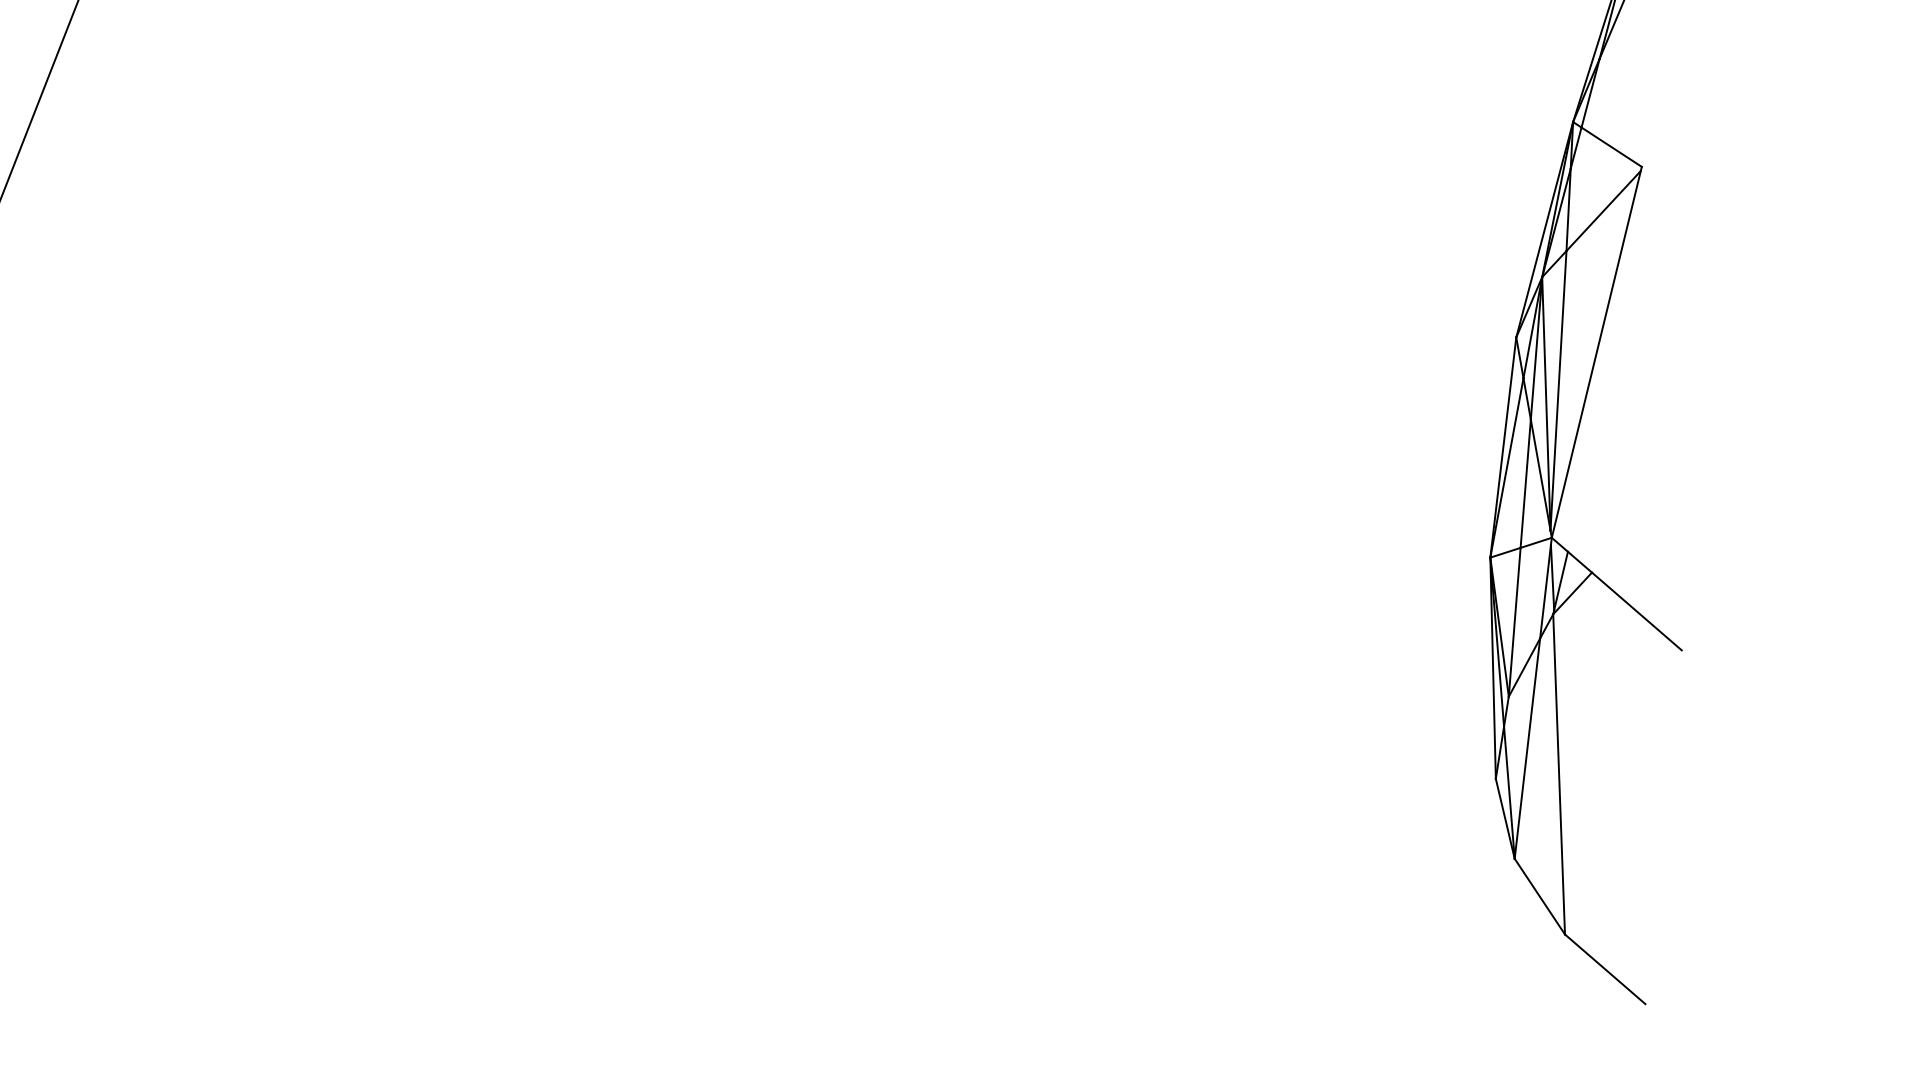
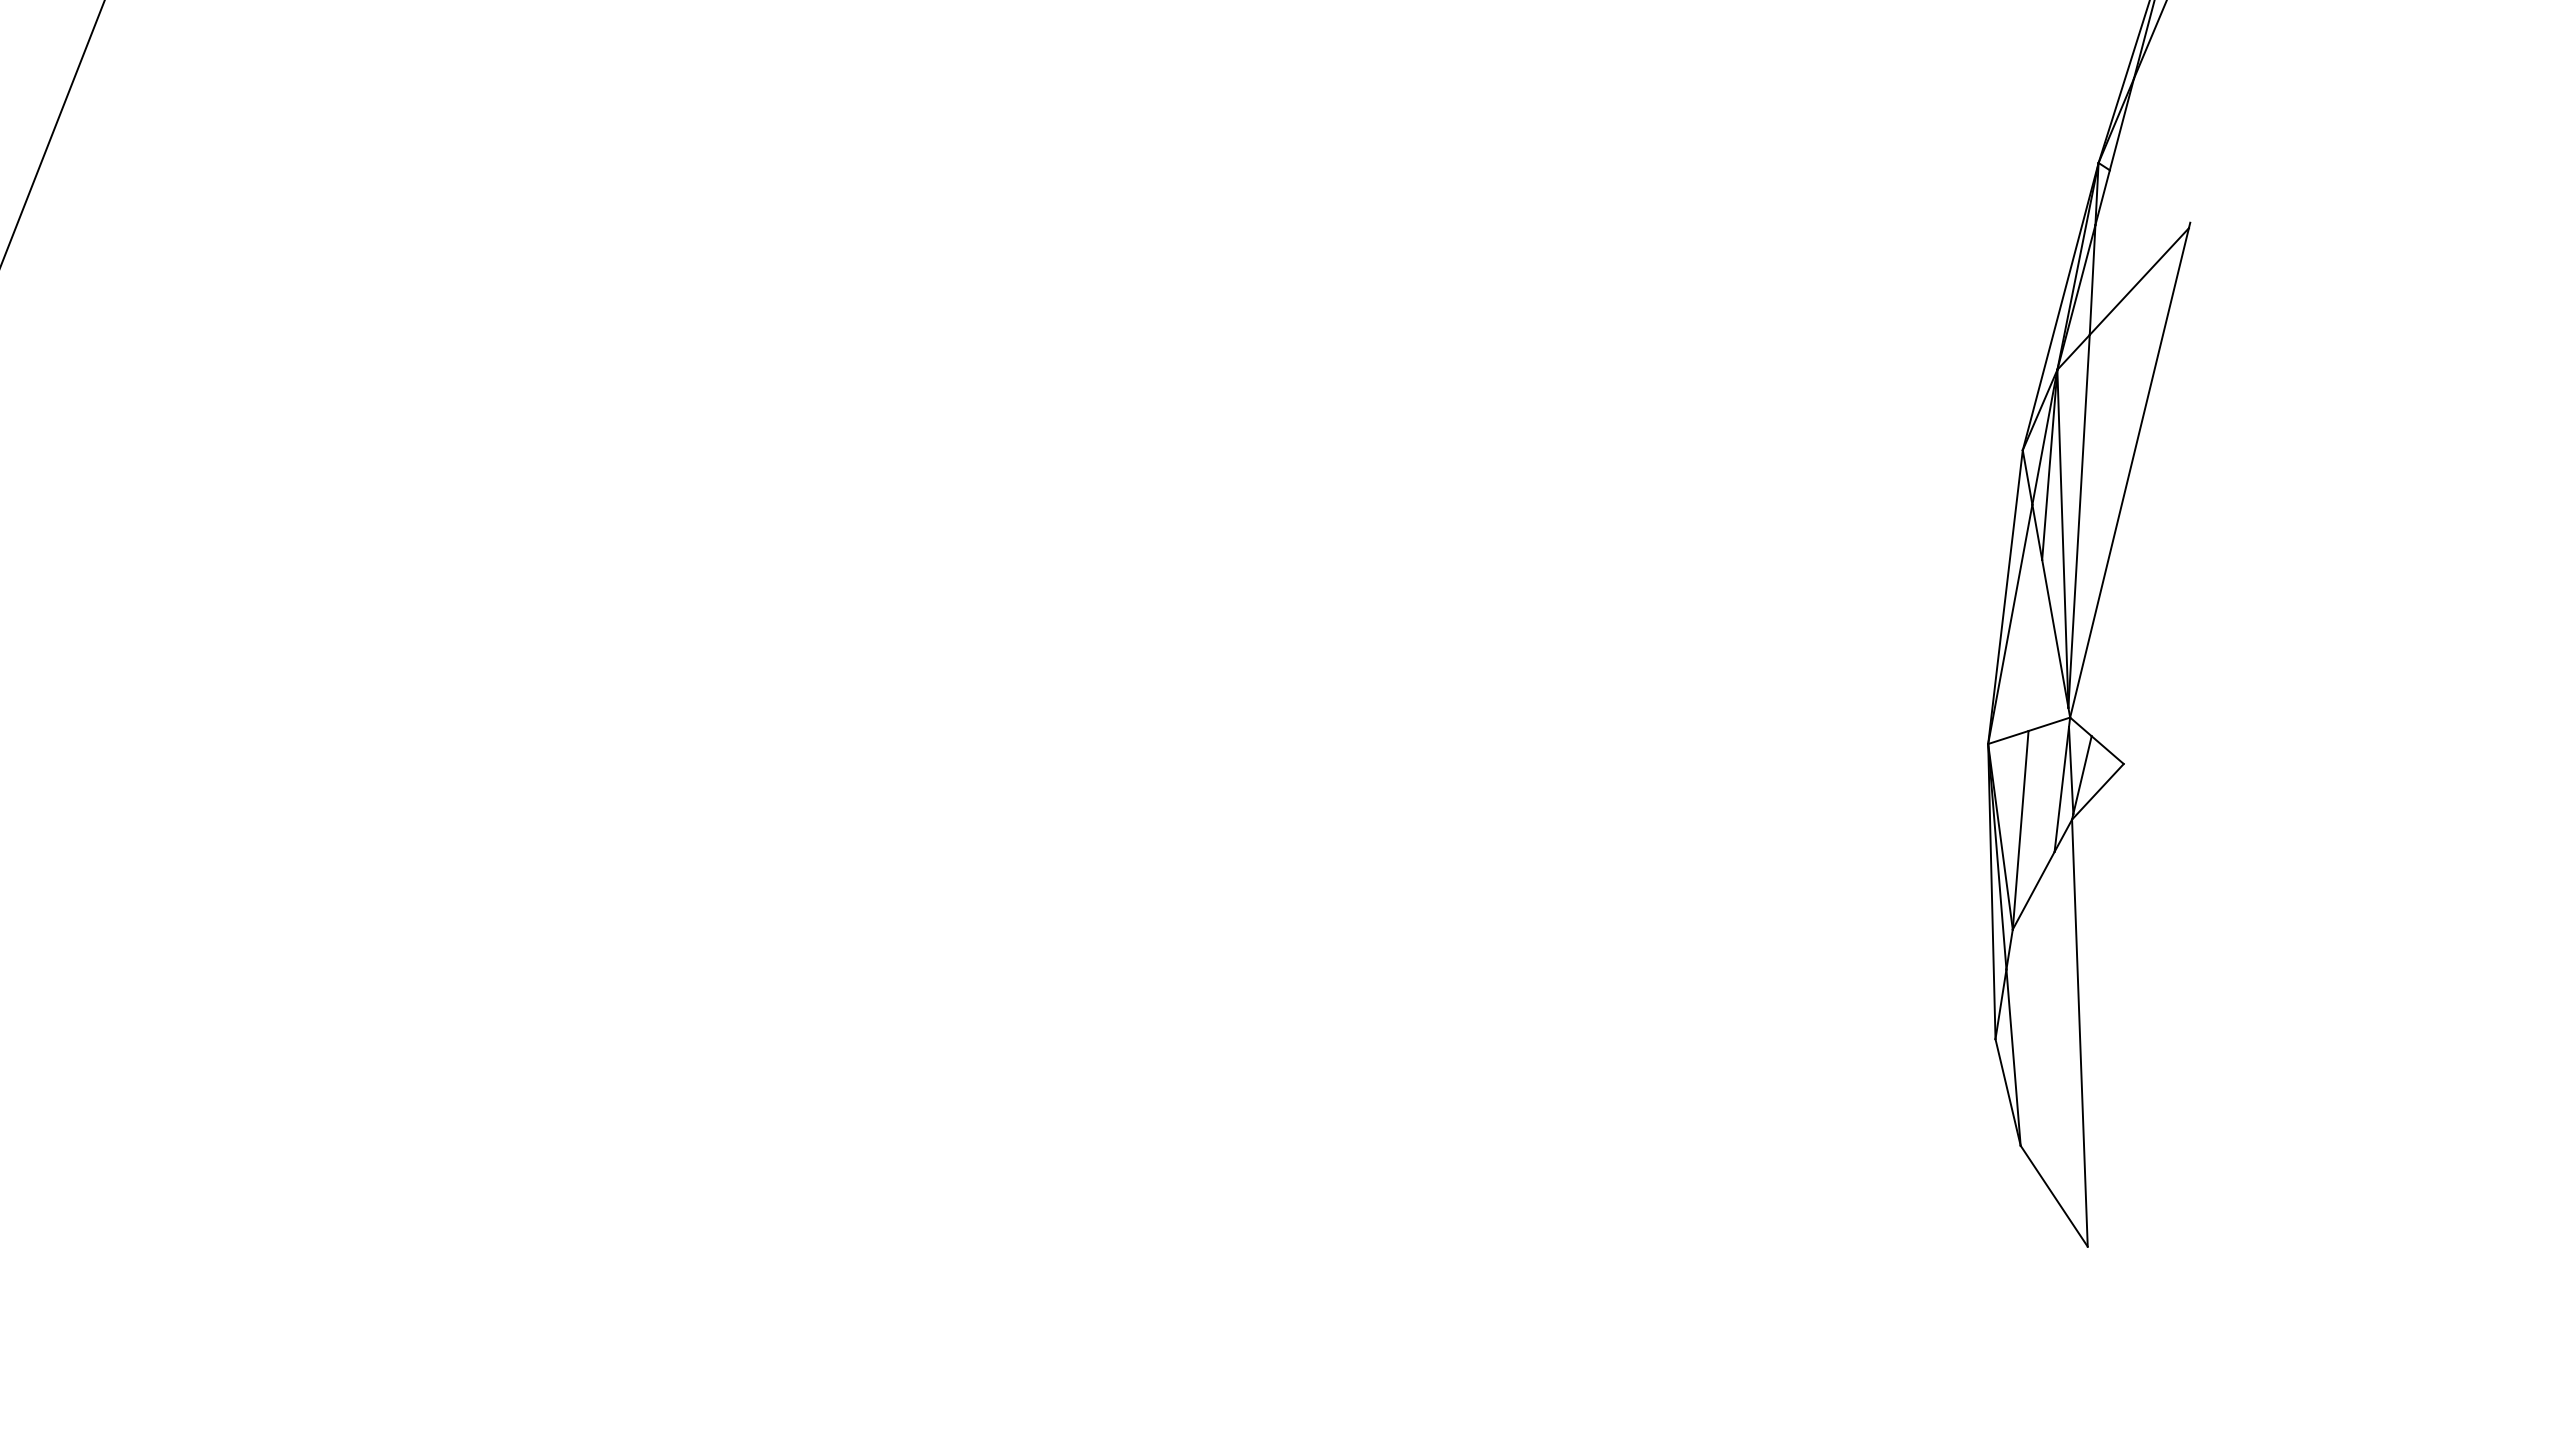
line: (1611, 147) -> (2149, 196), removed
line: (1525, 483) -> (2035, 645), removed
line: (1636, 611) -> (2183, 815), removed
line: (1527, 748) -> (2037, 998), removed
line: (1605, 968) -> (2141, 1292), removed

